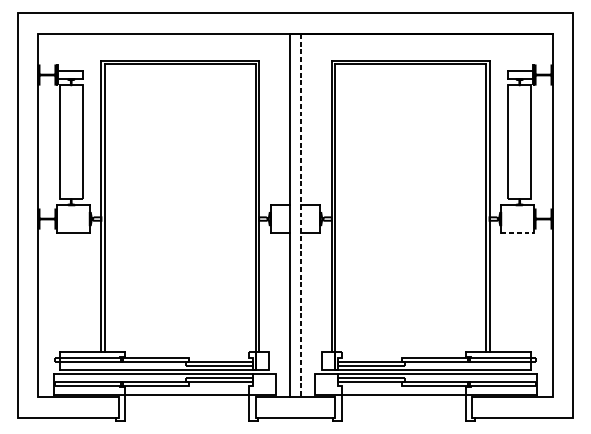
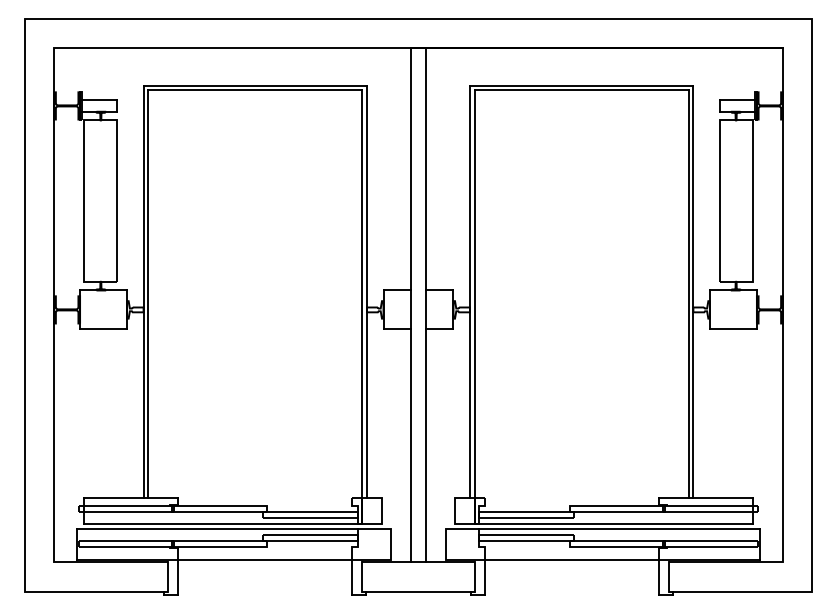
line: (300, 215) -> (425, 305), dashed -> solid
line: (517, 232) -> (733, 329), dashed -> solid

